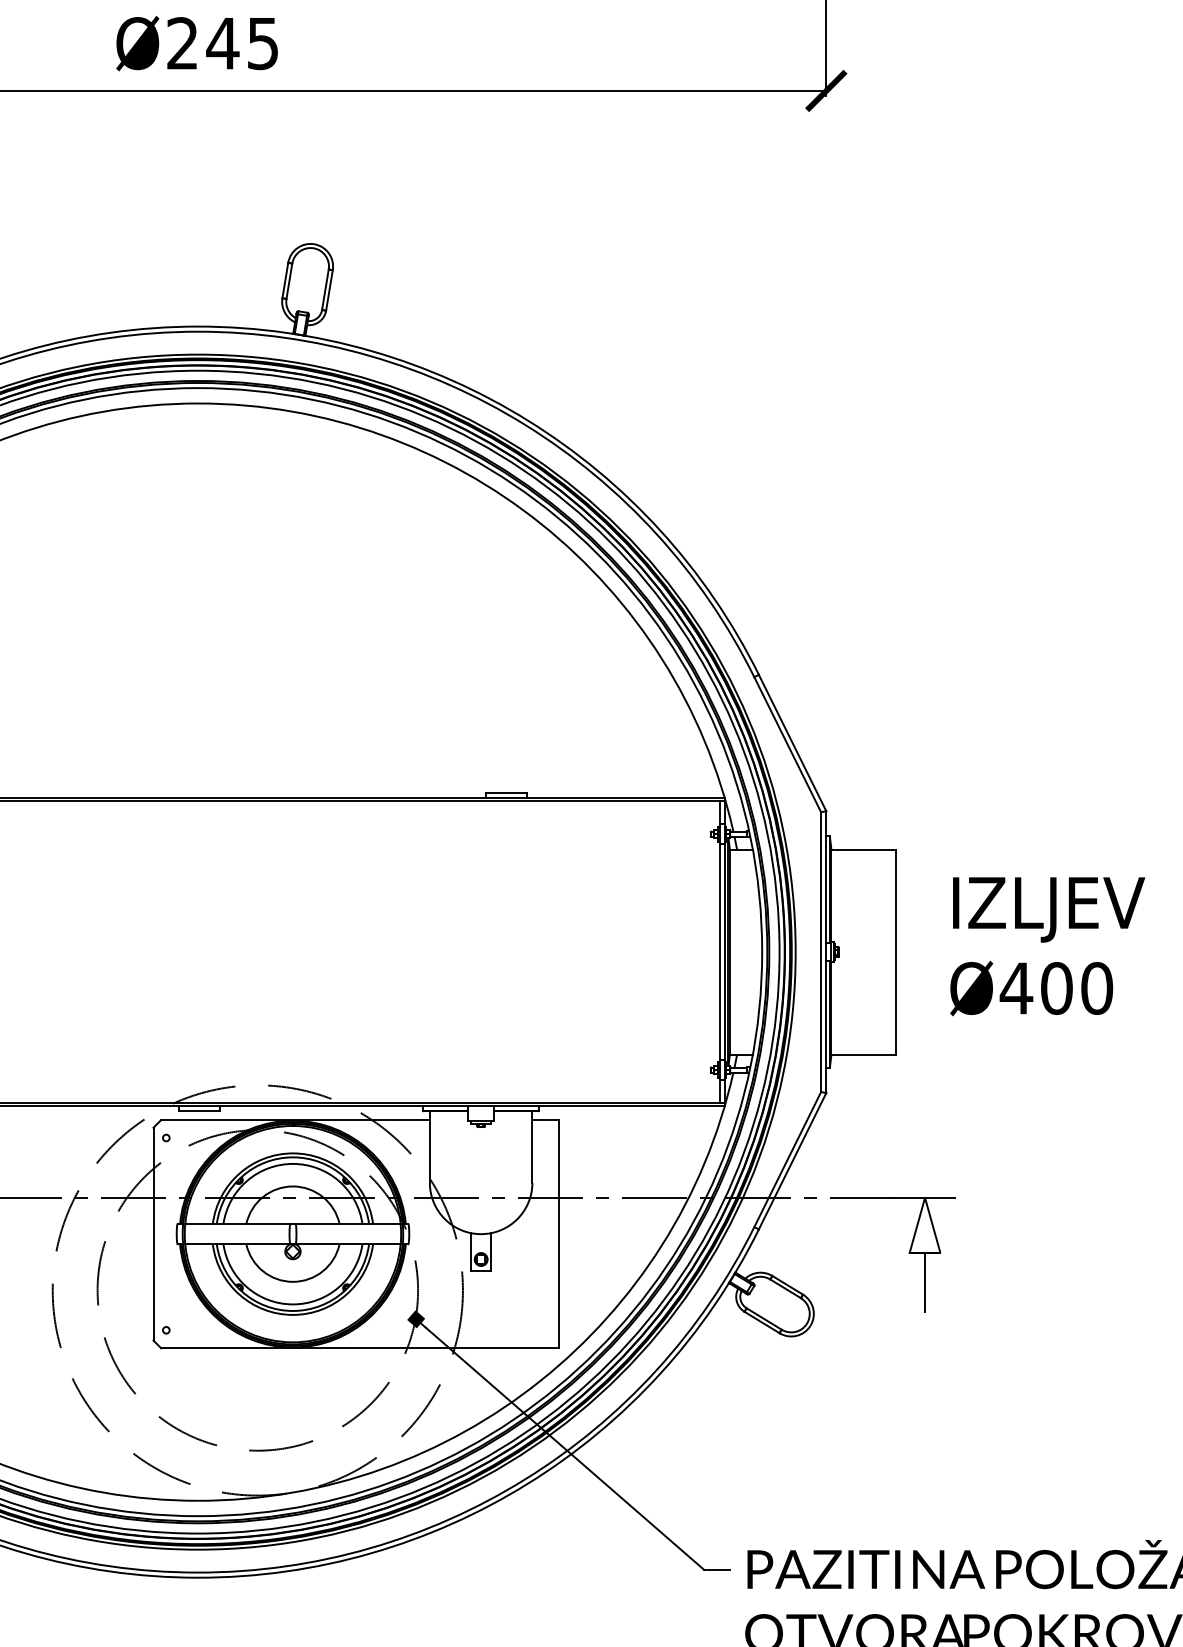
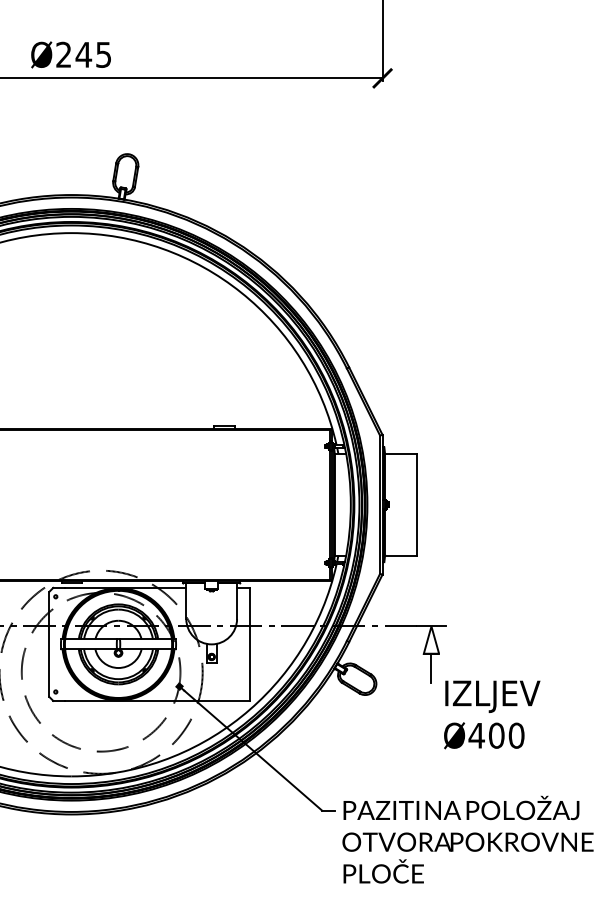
text: (1048, 945) -> (492, 714), moved

